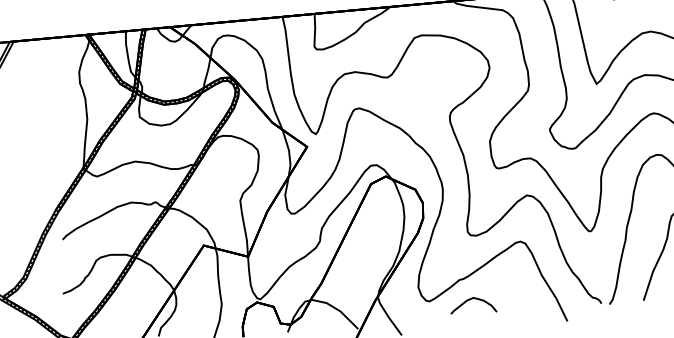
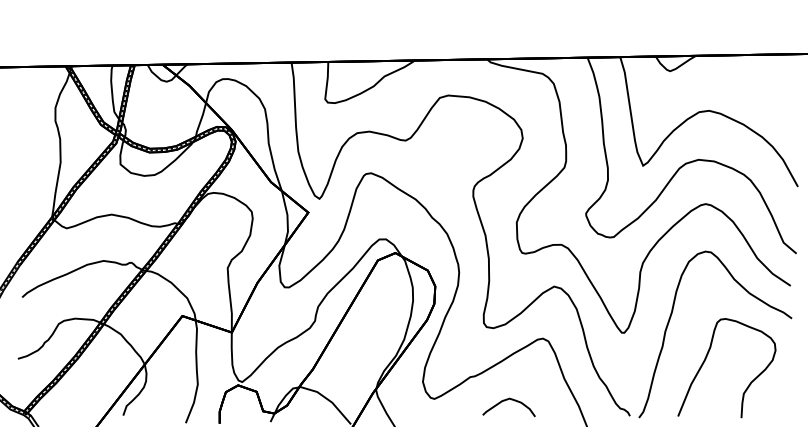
curve: (471, 299) -> (507, 400), moved

